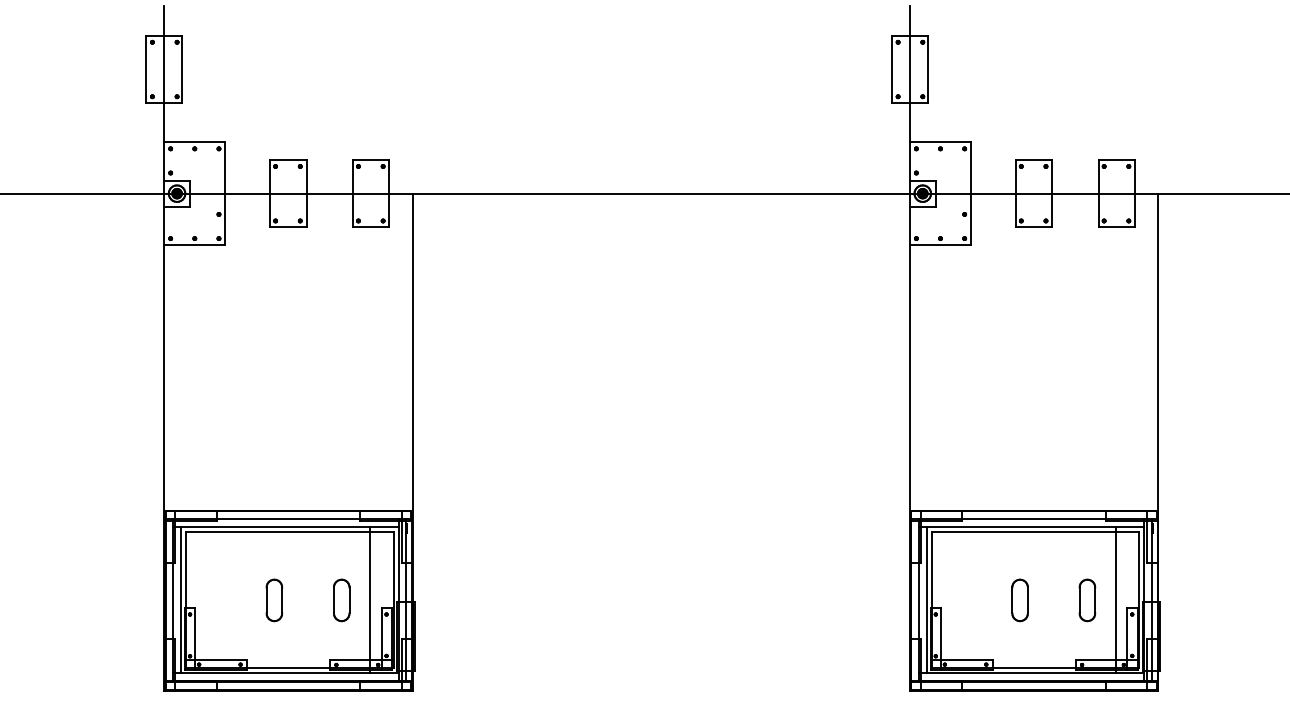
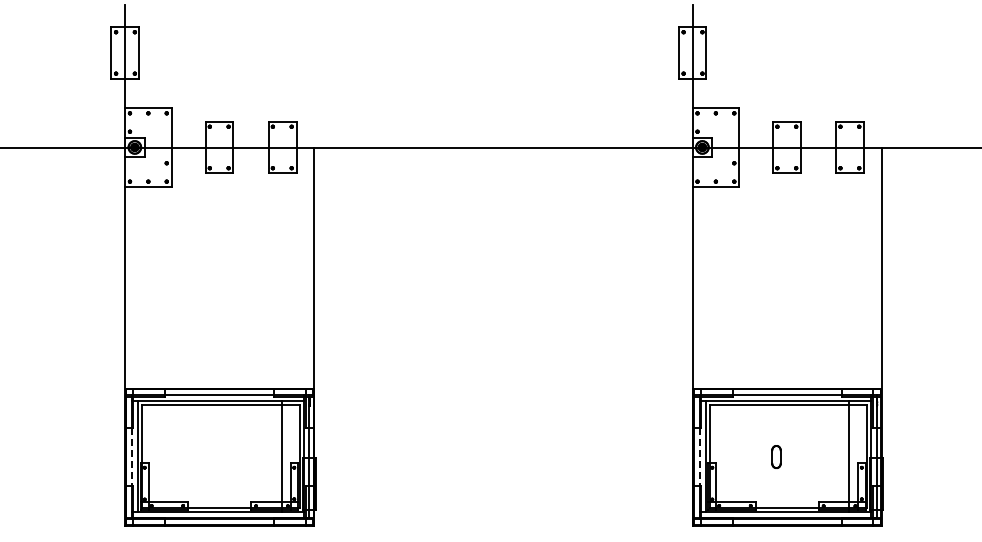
part: (273, 599) -> (208, 456), removed
part: (342, 599) -> (260, 456), removed
part: (1020, 599) -> (776, 456), size x0.7
part: (1087, 599) -> (827, 456), removed
line: (173, 601) -> (132, 457), solid -> dashed
line: (918, 601) -> (699, 457), solid -> dashed

